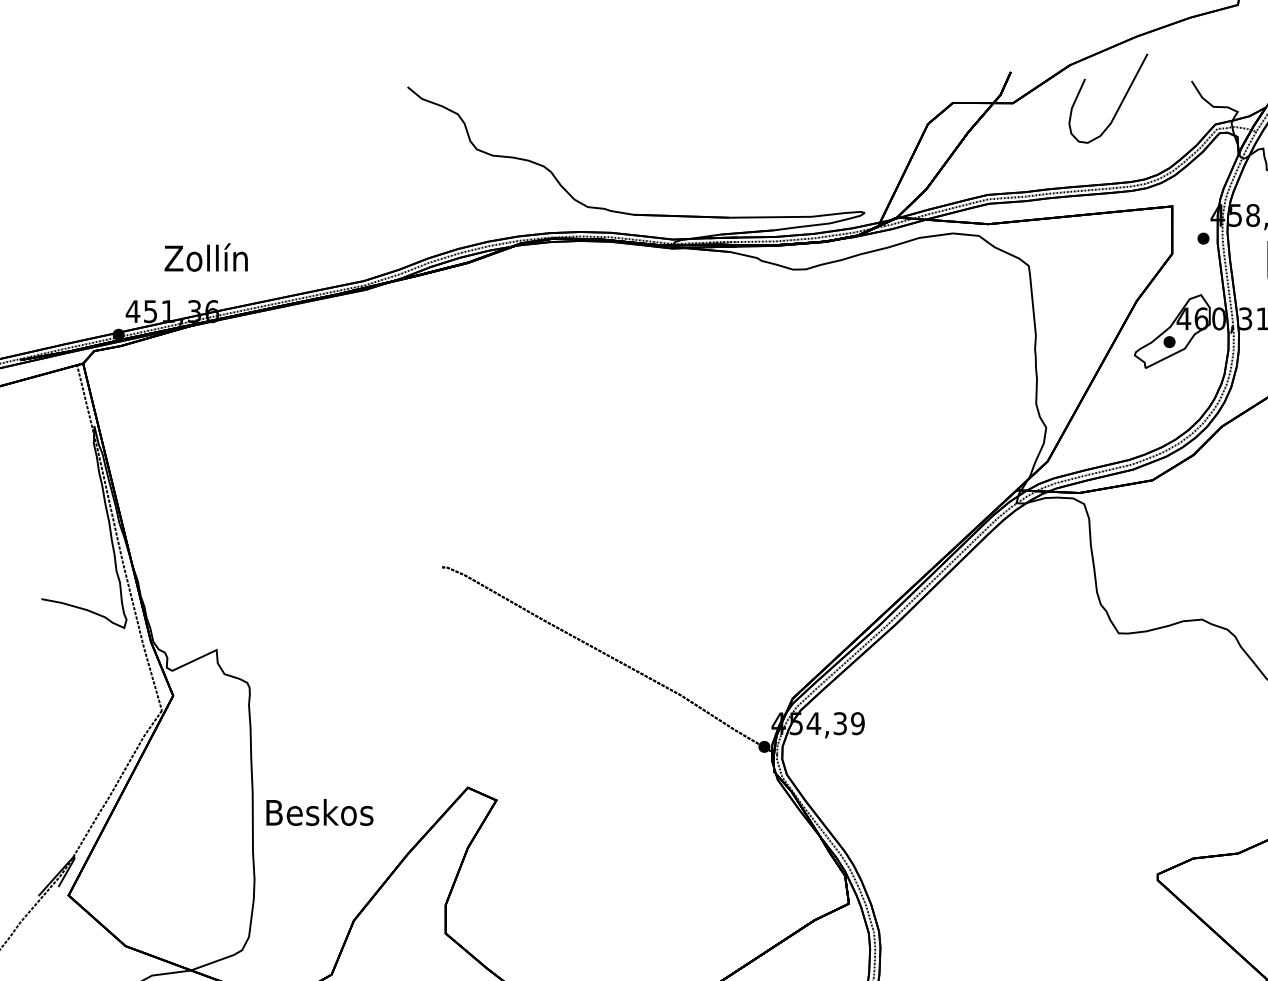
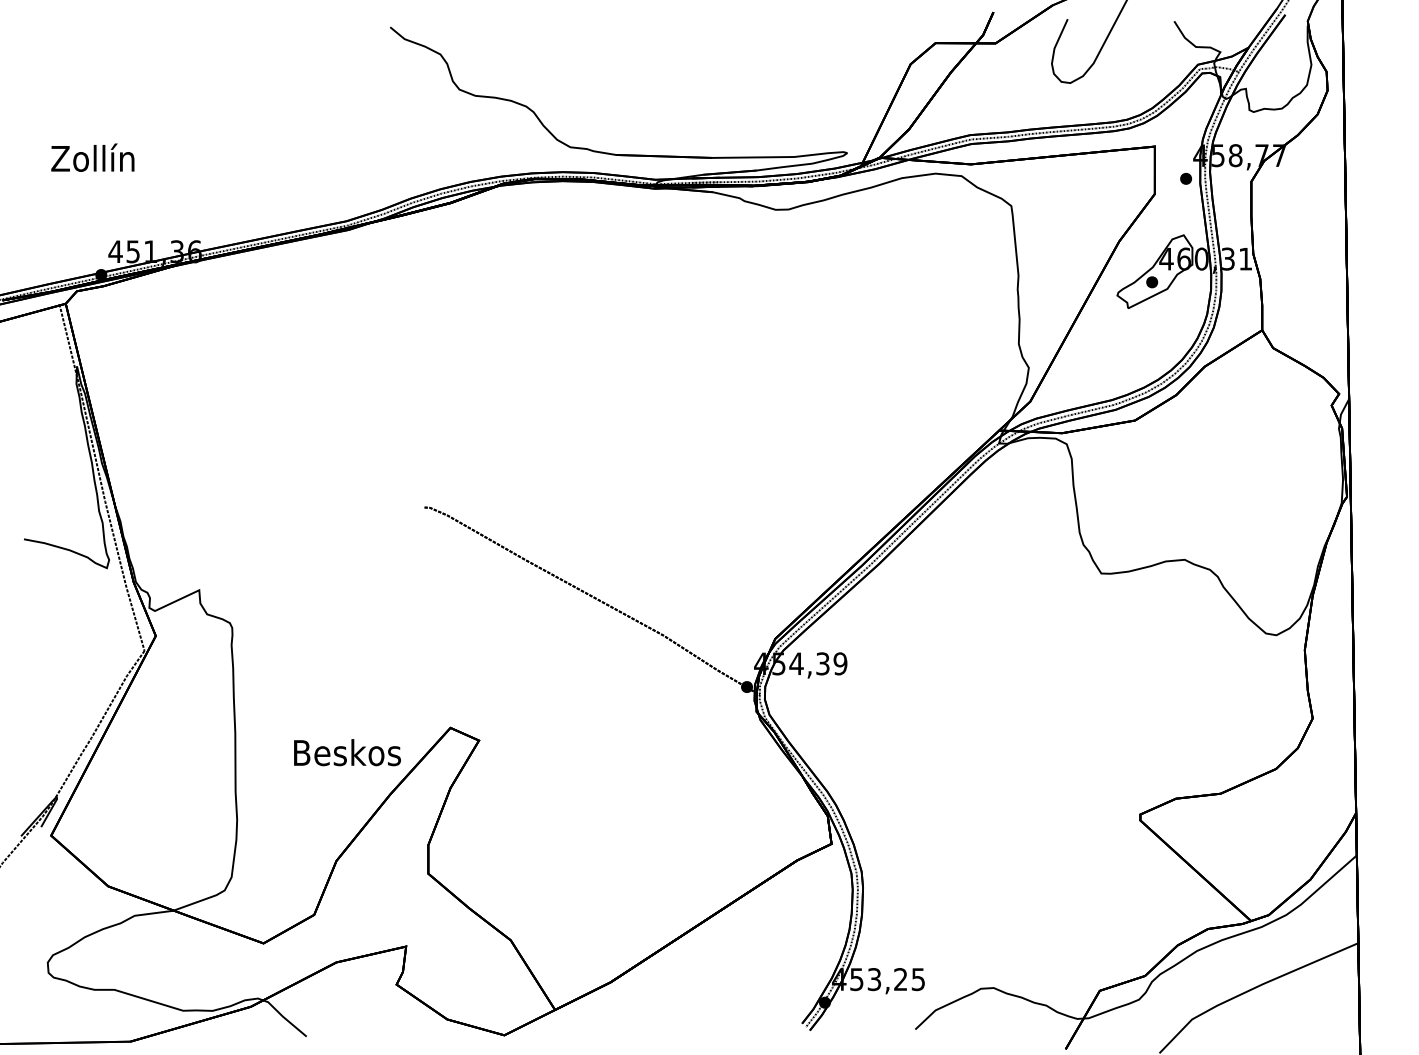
text: (205, 257) -> (92, 157), moved
text: (319, 812) -> (347, 752), moved

